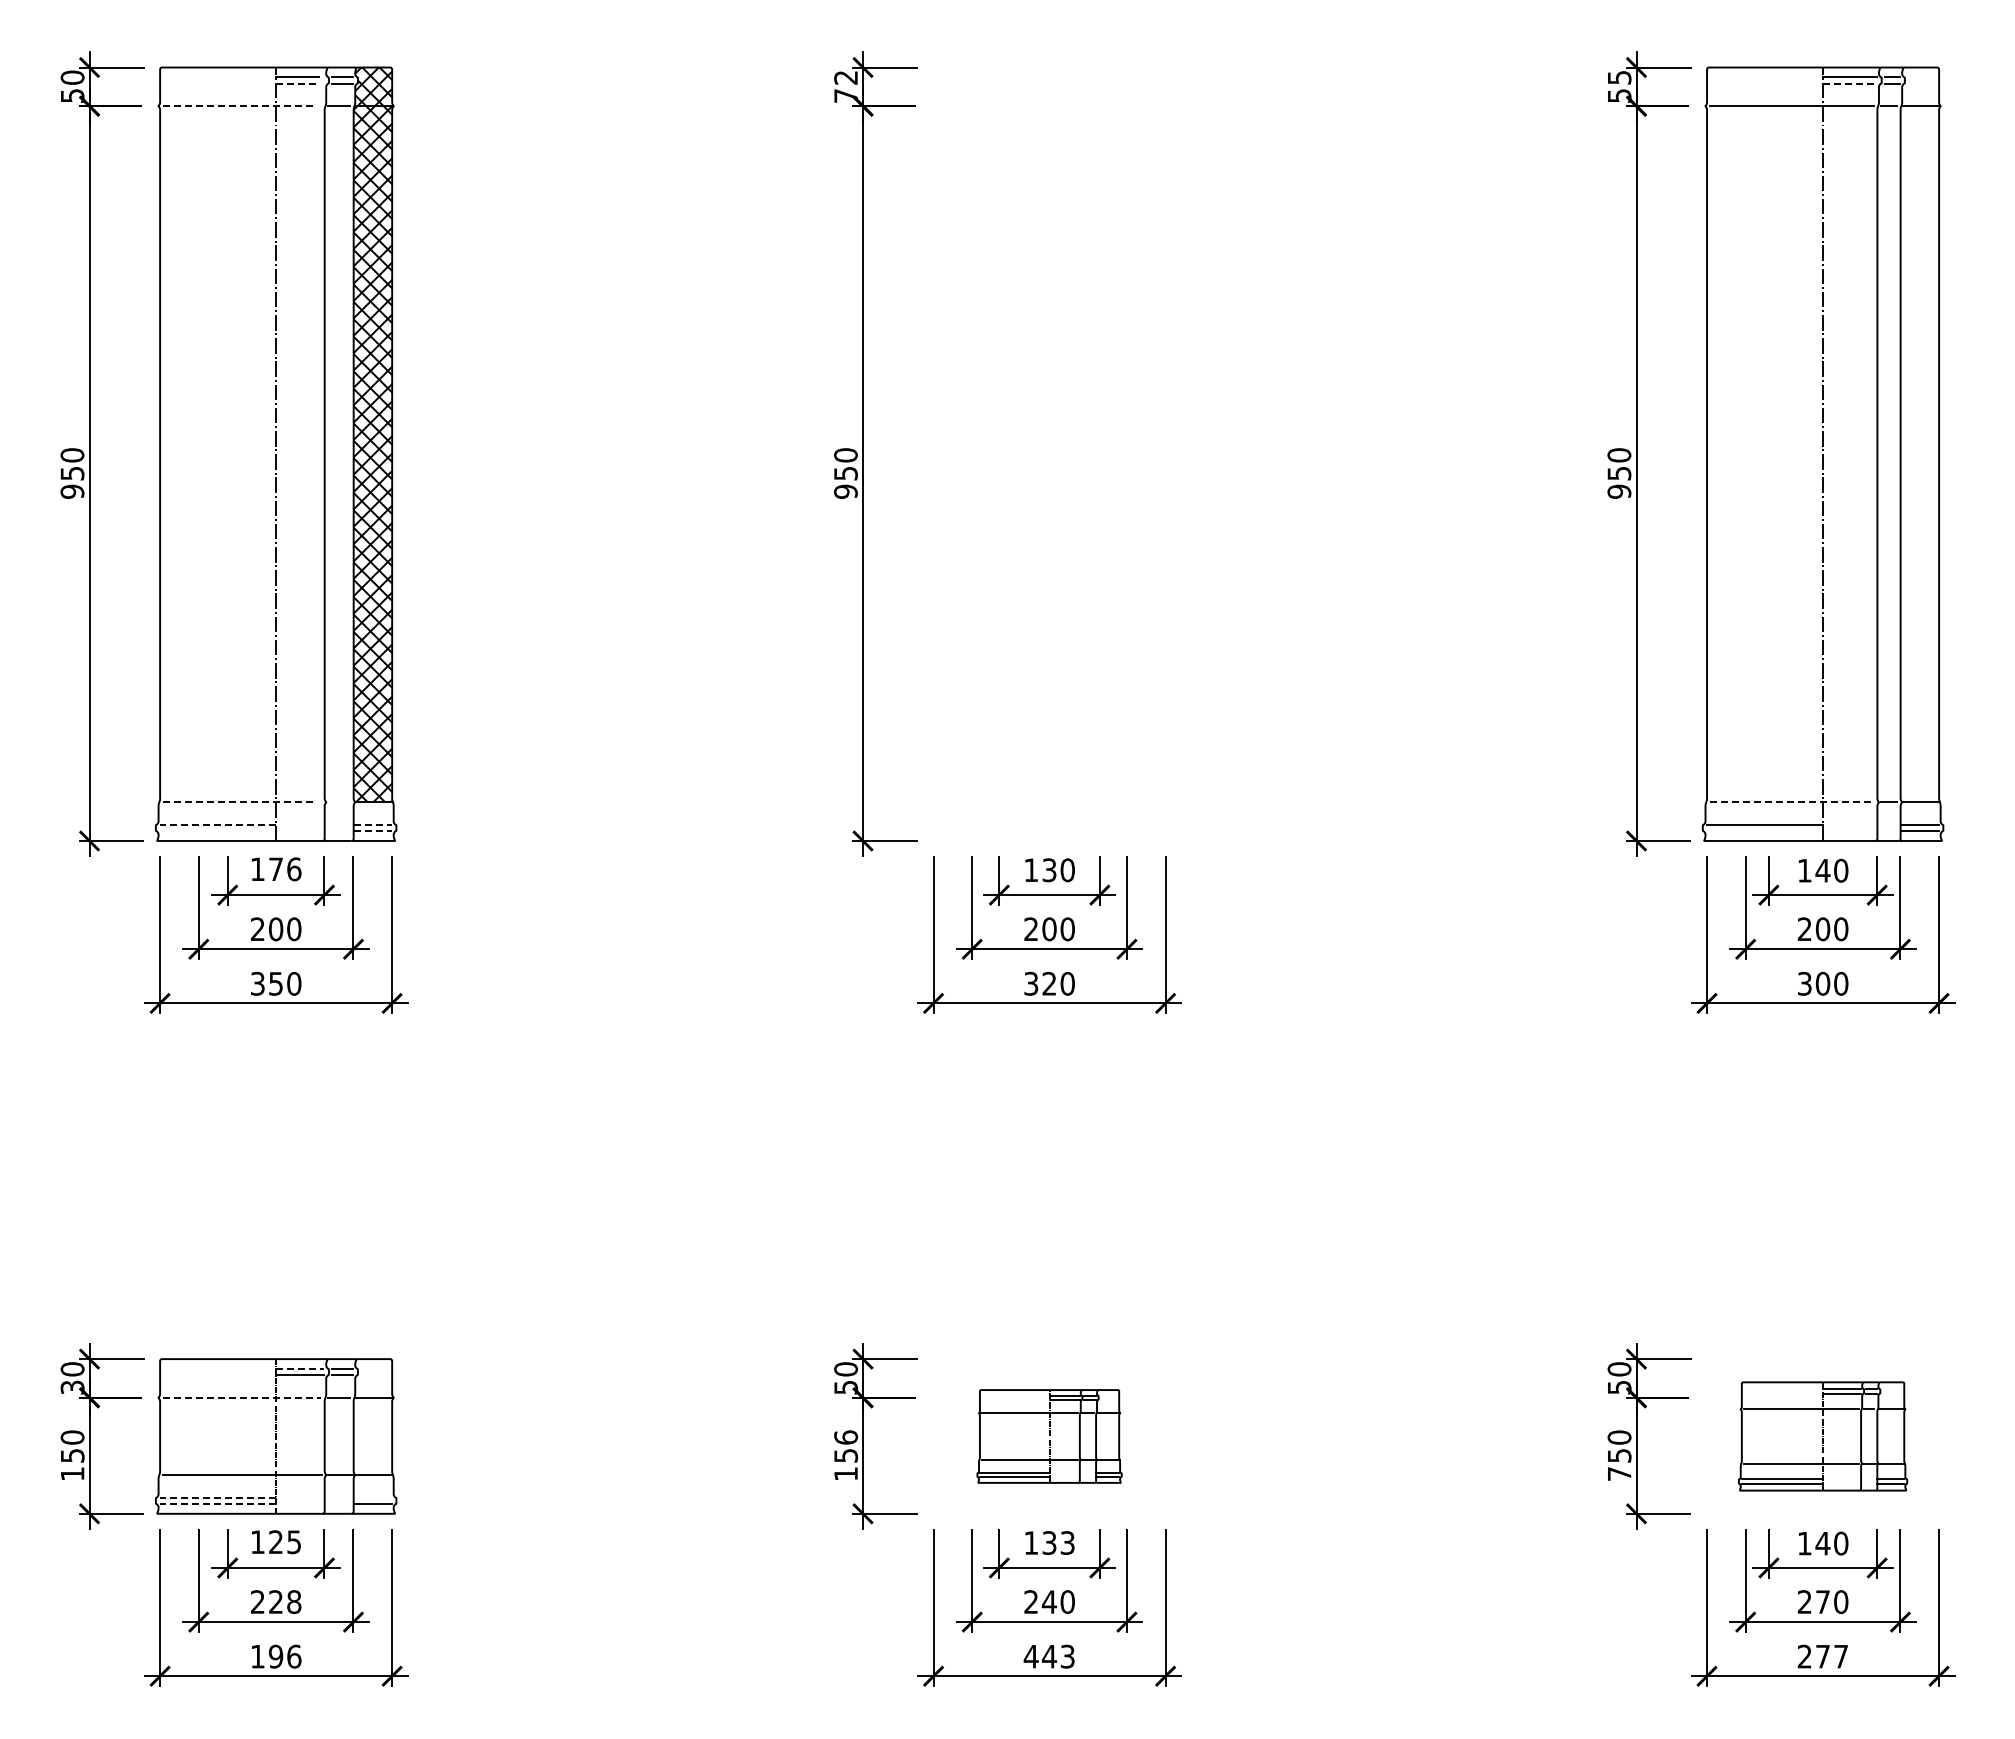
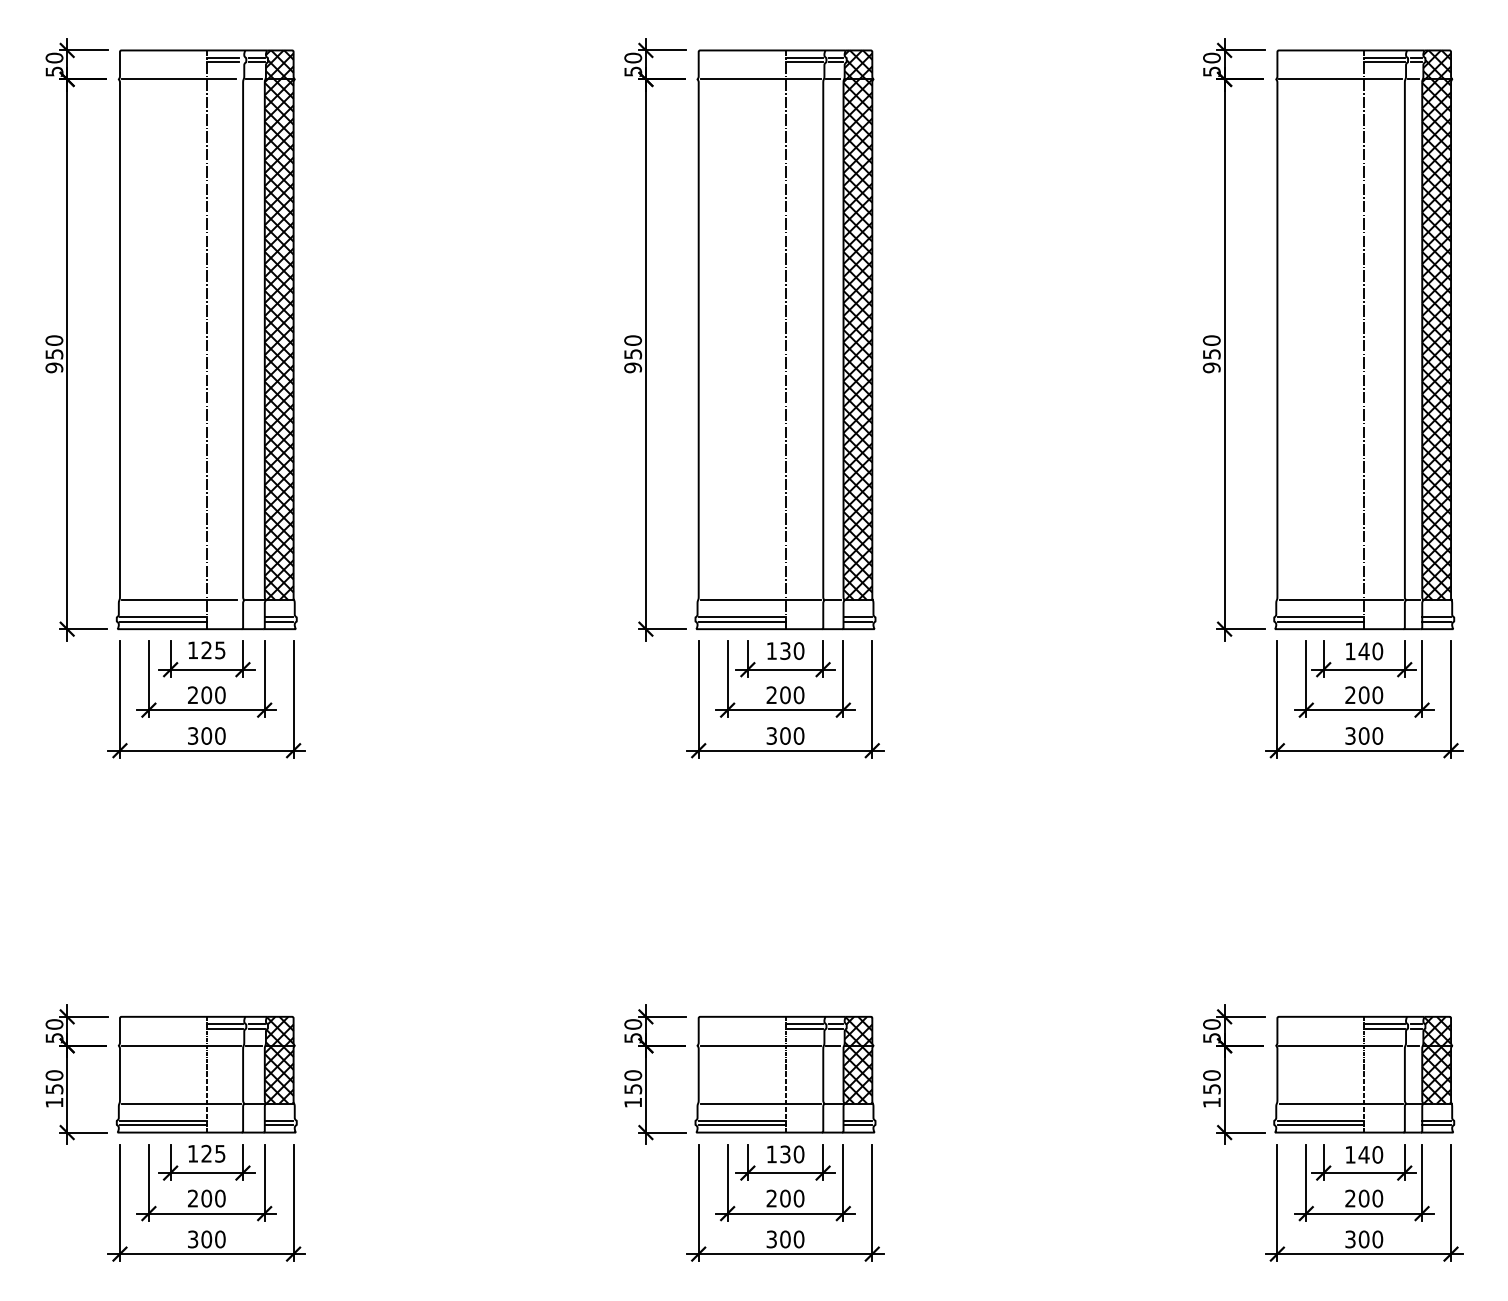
text: (1619, 77) -> (1211, 57), 55 -> 50
line: (297, 83) -> (222, 62), dashed -> solid
line: (1850, 83) -> (1384, 62), dashed -> solid
text: (846, 86) -> (633, 64), 72 -> 50
line: (239, 106) -> (179, 79), dashed -> solid
hatch: (1920, 434) -> (1437, 325), added
part: (1049, 453) -> (785, 339), added
line: (240, 802) -> (180, 600), dashed -> solid
line: (340, 802) -> (254, 600), added
line: (1793, 802) -> (1342, 600), dashed -> solid
line: (218, 824) -> (163, 616), dashed -> solid
line: (373, 824) -> (279, 616), dashed -> solid
line: (218, 831) -> (163, 622), added
line: (373, 831) -> (279, 622), dashed -> solid
line: (1765, 831) -> (1321, 622), added
text: (285, 869) -> (213, 650), 176 -> 125
text: (276, 983) -> (207, 735), 350 -> 300
text: (1049, 983) -> (785, 735), 320 -> 300
line: (300, 1368) -> (225, 1023), dashed -> solid
text: (71, 1386) -> (53, 1037), 30 -> 50
line: (242, 1397) -> (181, 1045), dashed -> solid
hatch: (372, 1417) -> (278, 1060), added
part: (1049, 1436) -> (785, 1074), size x1.67
part: (1822, 1436) -> (1363, 1074), size x1.43
text: (845, 1437) -> (632, 1075), 156 -> 150
text: (1619, 1473) -> (1211, 1102), 750 -> 150
line: (218, 1497) -> (163, 1120), dashed -> solid
line: (372, 1497) -> (278, 1120), added
line: (218, 1503) -> (163, 1124), dashed -> solid
text: (1067, 1543) -> (798, 1154), 133 -> 130
text: (285, 1601) -> (213, 1198), 228 -> 200
text: (1822, 1601) -> (1363, 1198), 270 -> 200
text: (1049, 1602) -> (785, 1198), 240 -> 200
text: (276, 1656) -> (207, 1239), 196 -> 300
text: (1048, 1656) -> (784, 1239), 443 -> 300
text: (1822, 1656) -> (1363, 1239), 277 -> 300

